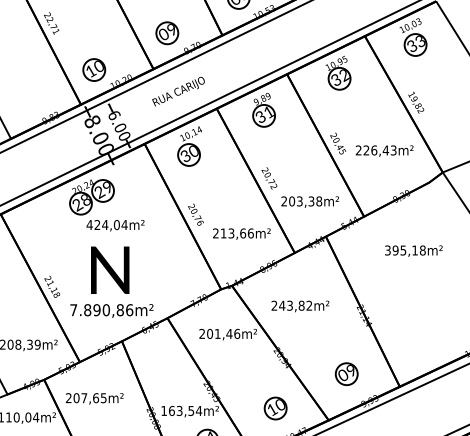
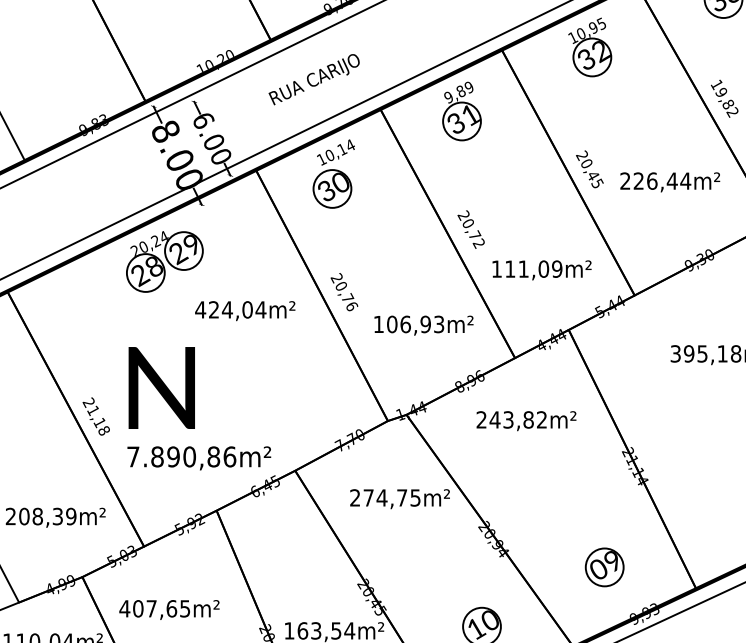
part: (94, 69) -> (169, 41), removed
text: (393, 150) -> (685, 181), 226,43m² -> 226,44m²
text: (301, 201) -> (526, 269), 203,38m² -> 111,09m²
text: (115, 225) -> (245, 310), moved
text: (233, 233) -> (409, 324), 213,66m² -> 106,93m²
text: (110, 269) -> (162, 386), moved
text: (300, 306) -> (526, 421), moved
text: (223, 333) -> (391, 497), 201,46m² -> 274,75m²
text: (68, 398) -> (124, 609), 207,65m² -> 407,65m²

